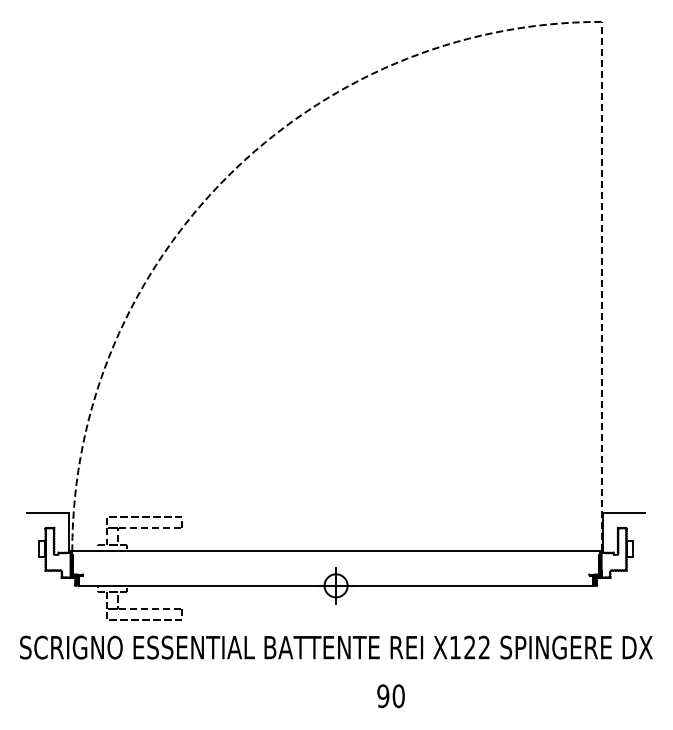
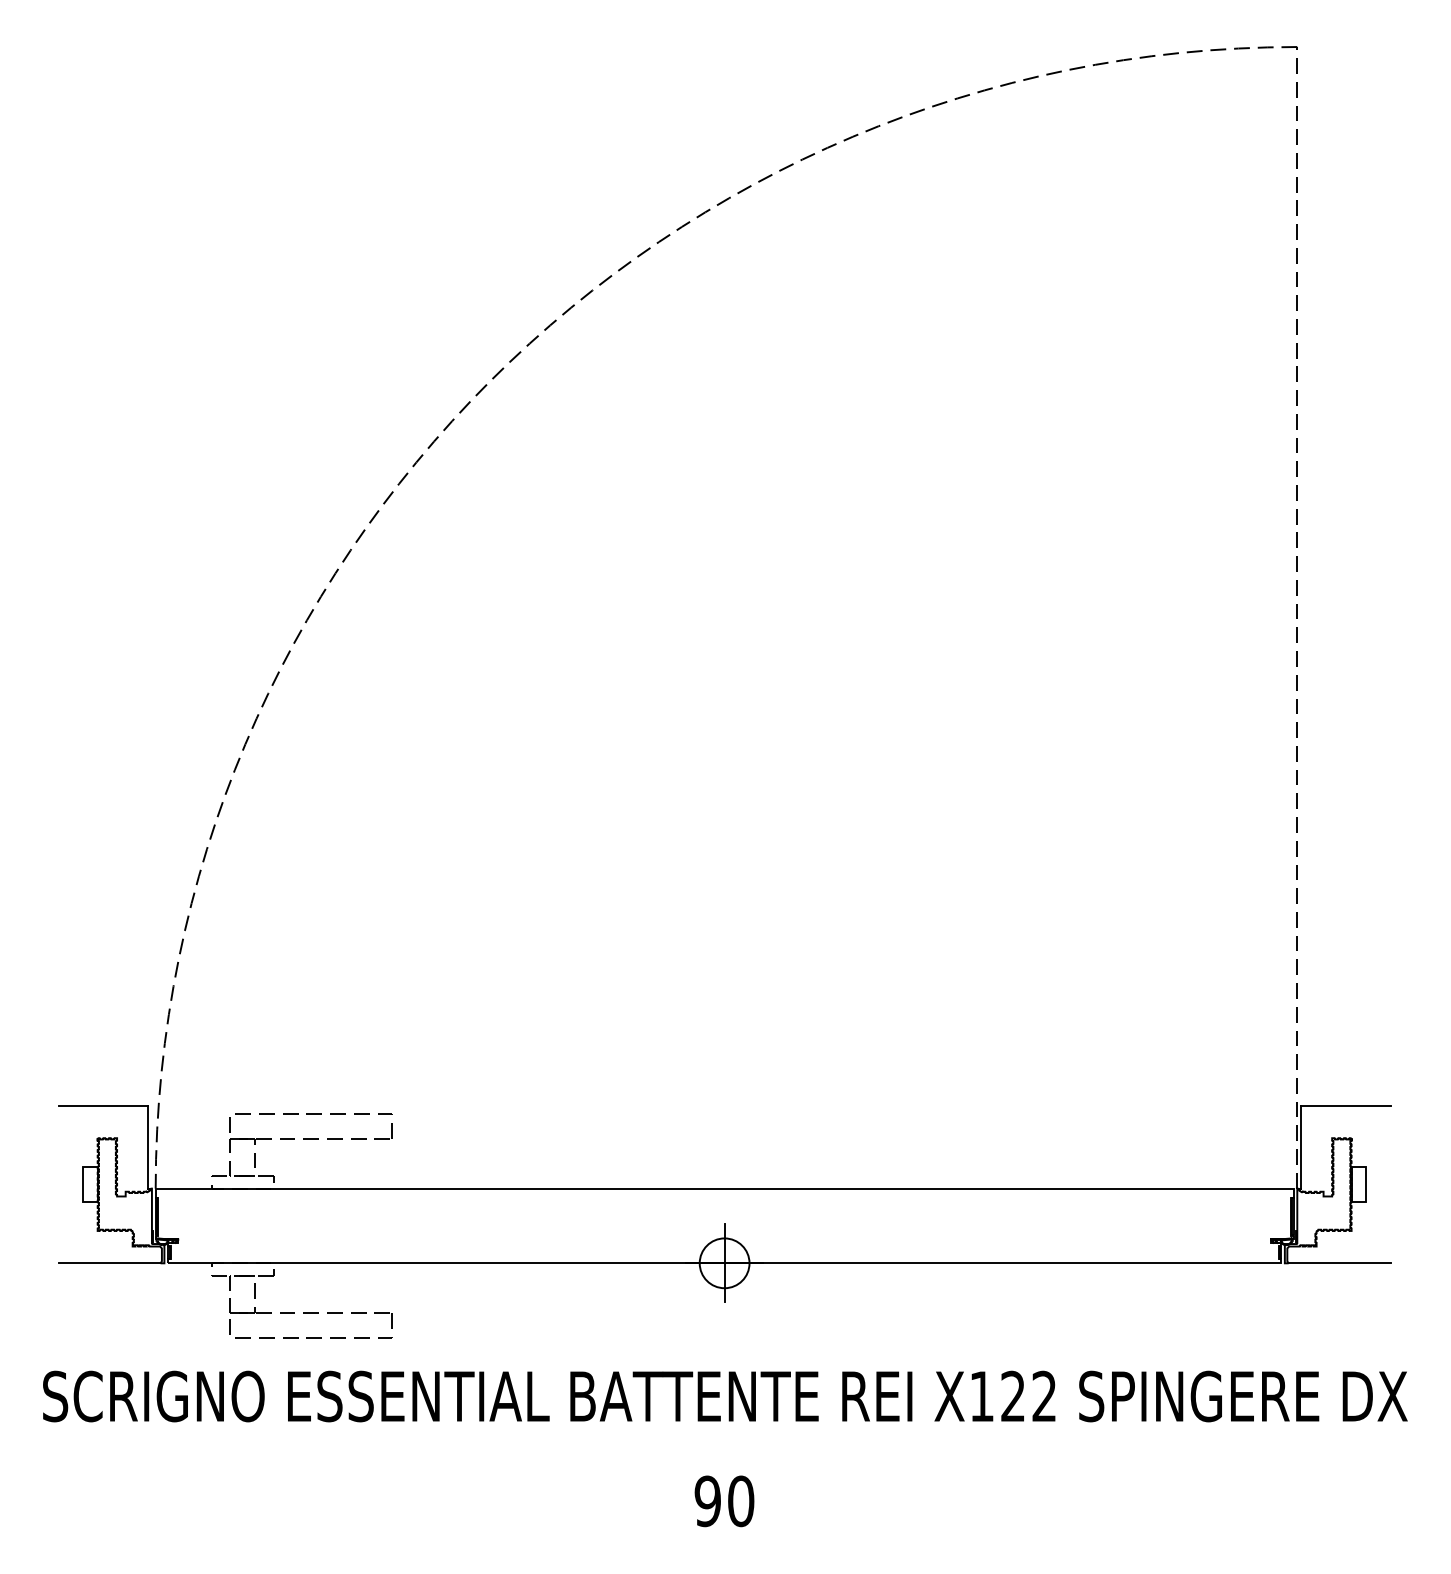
line: (50, 585) -> (108, 1262), added
line: (620, 585) -> (1338, 1262), added
text: (390, 696) -> (723, 1501), moved

